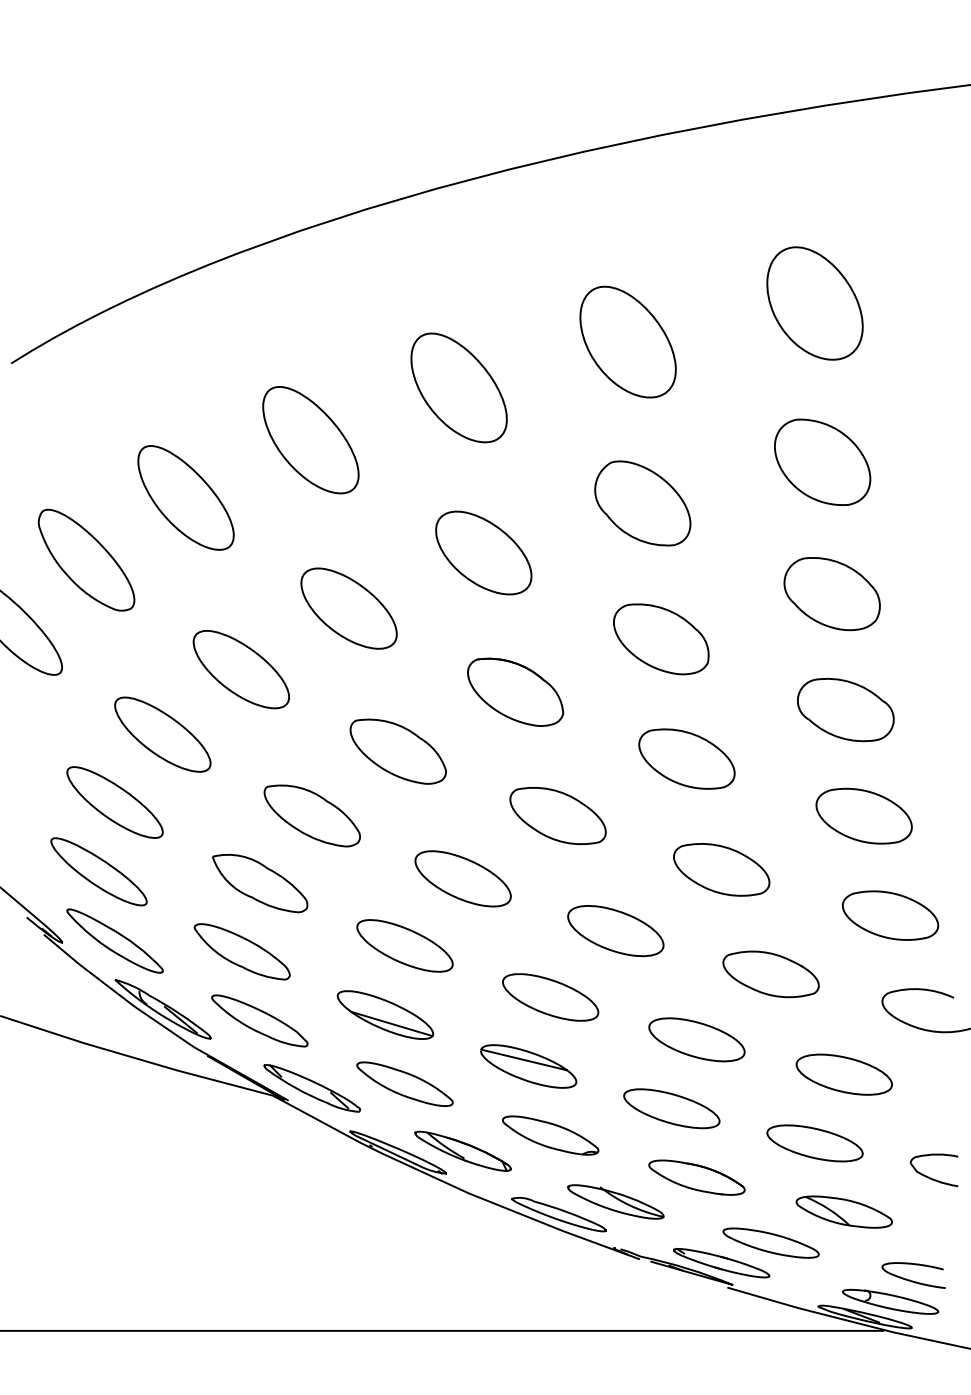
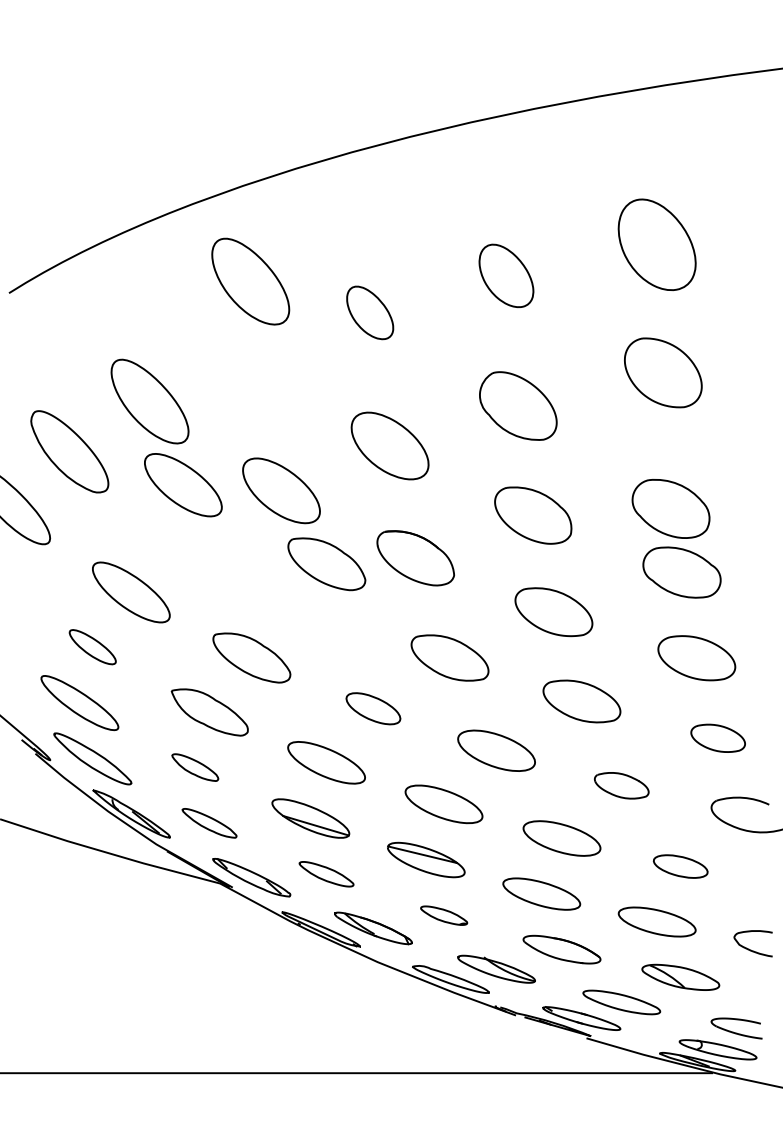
part: (627, 341) -> (505, 275), size x0.7
part: (458, 387) -> (369, 312), size x0.6
part: (310, 440) -> (250, 281), moved
part: (831, 594) -> (670, 509), moved
part: (240, 669) -> (182, 485), moved
part: (397, 751) -> (326, 564), moved
part: (114, 802) -> (92, 647), size x0.6
part: (462, 878) -> (372, 708), size x0.7
part: (890, 915) -> (718, 738), size x0.7
part: (241, 951) -> (194, 767), size x0.6
part: (770, 974) -> (621, 785), size x0.7
part: (259, 1020) -> (209, 822), size x0.7
part: (843, 1074) -> (680, 866), size x0.7
part: (404, 1083) -> (326, 873), size x0.7
part: (550, 1135) -> (443, 915), size x0.6

